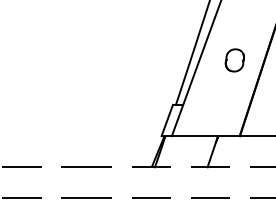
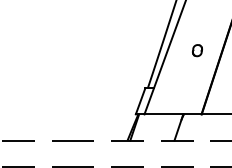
part: (234, 60) -> (197, 50), size x0.6

